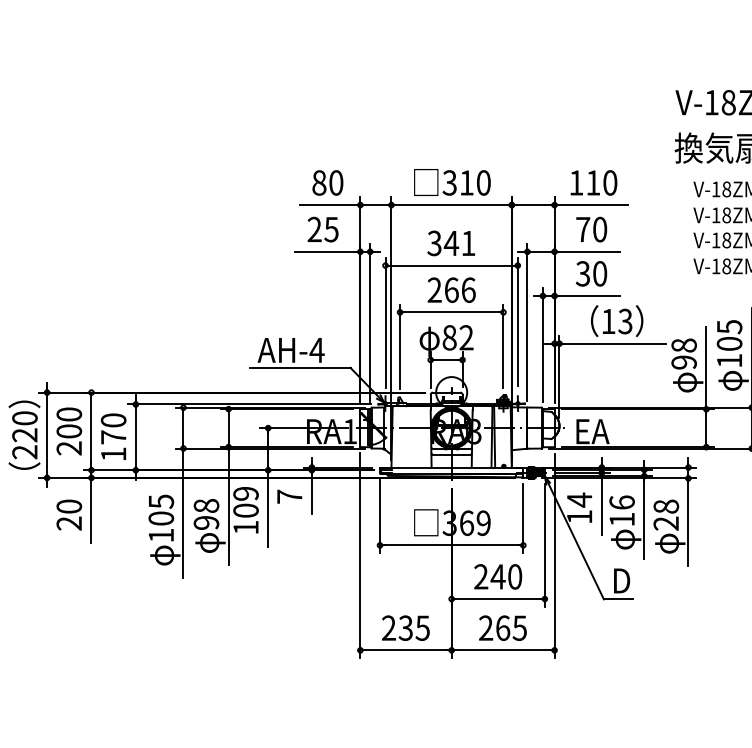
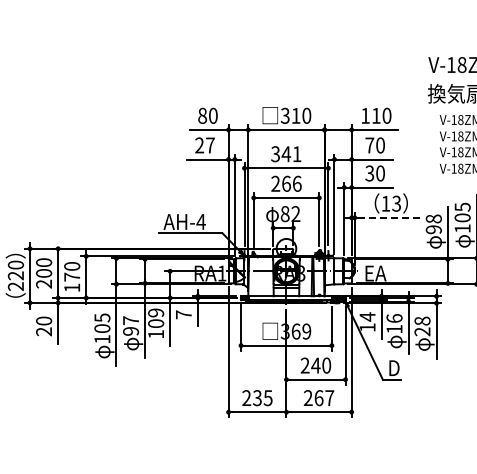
text: (330, 229) -> (209, 145), 25 -> 27
line: (615, 343) -> (390, 217), solid -> dashed
text: (207, 505) -> (131, 320), 98 -> 97
text: (519, 628) -> (329, 398), 265 -> 267

